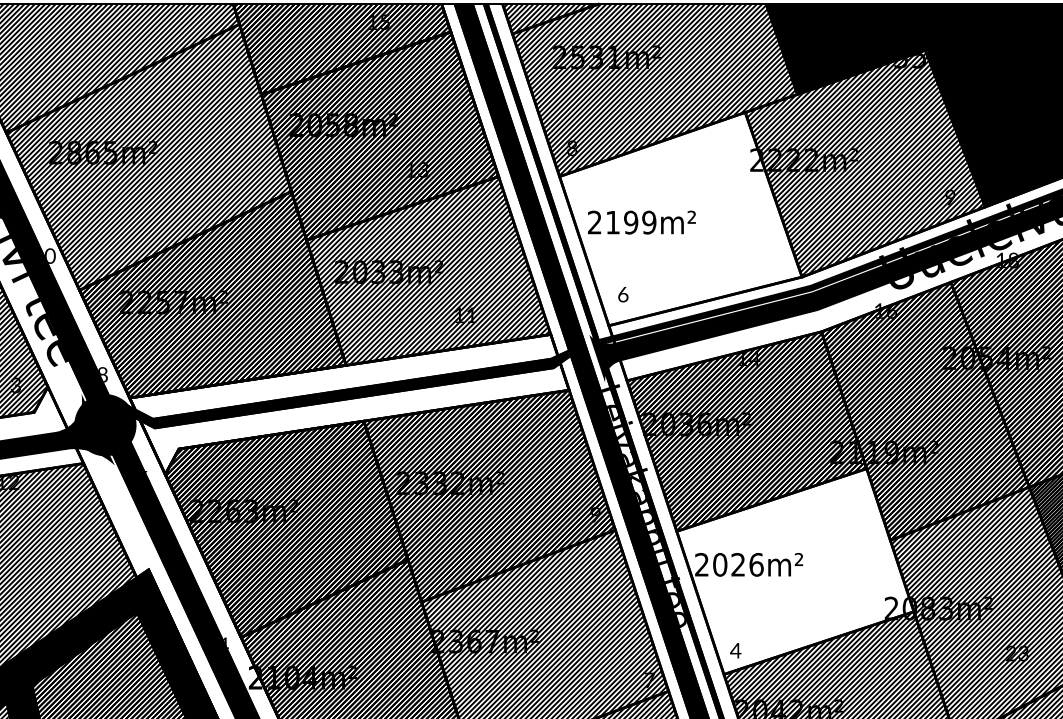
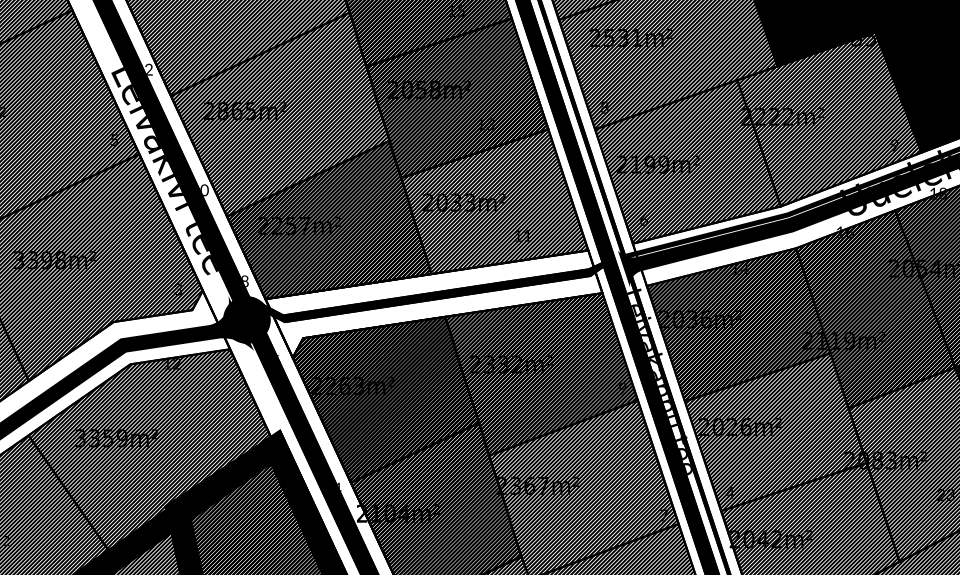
hatch: (680, 218) -> (687, 161), added
hatch: (794, 571) -> (775, 432), added

